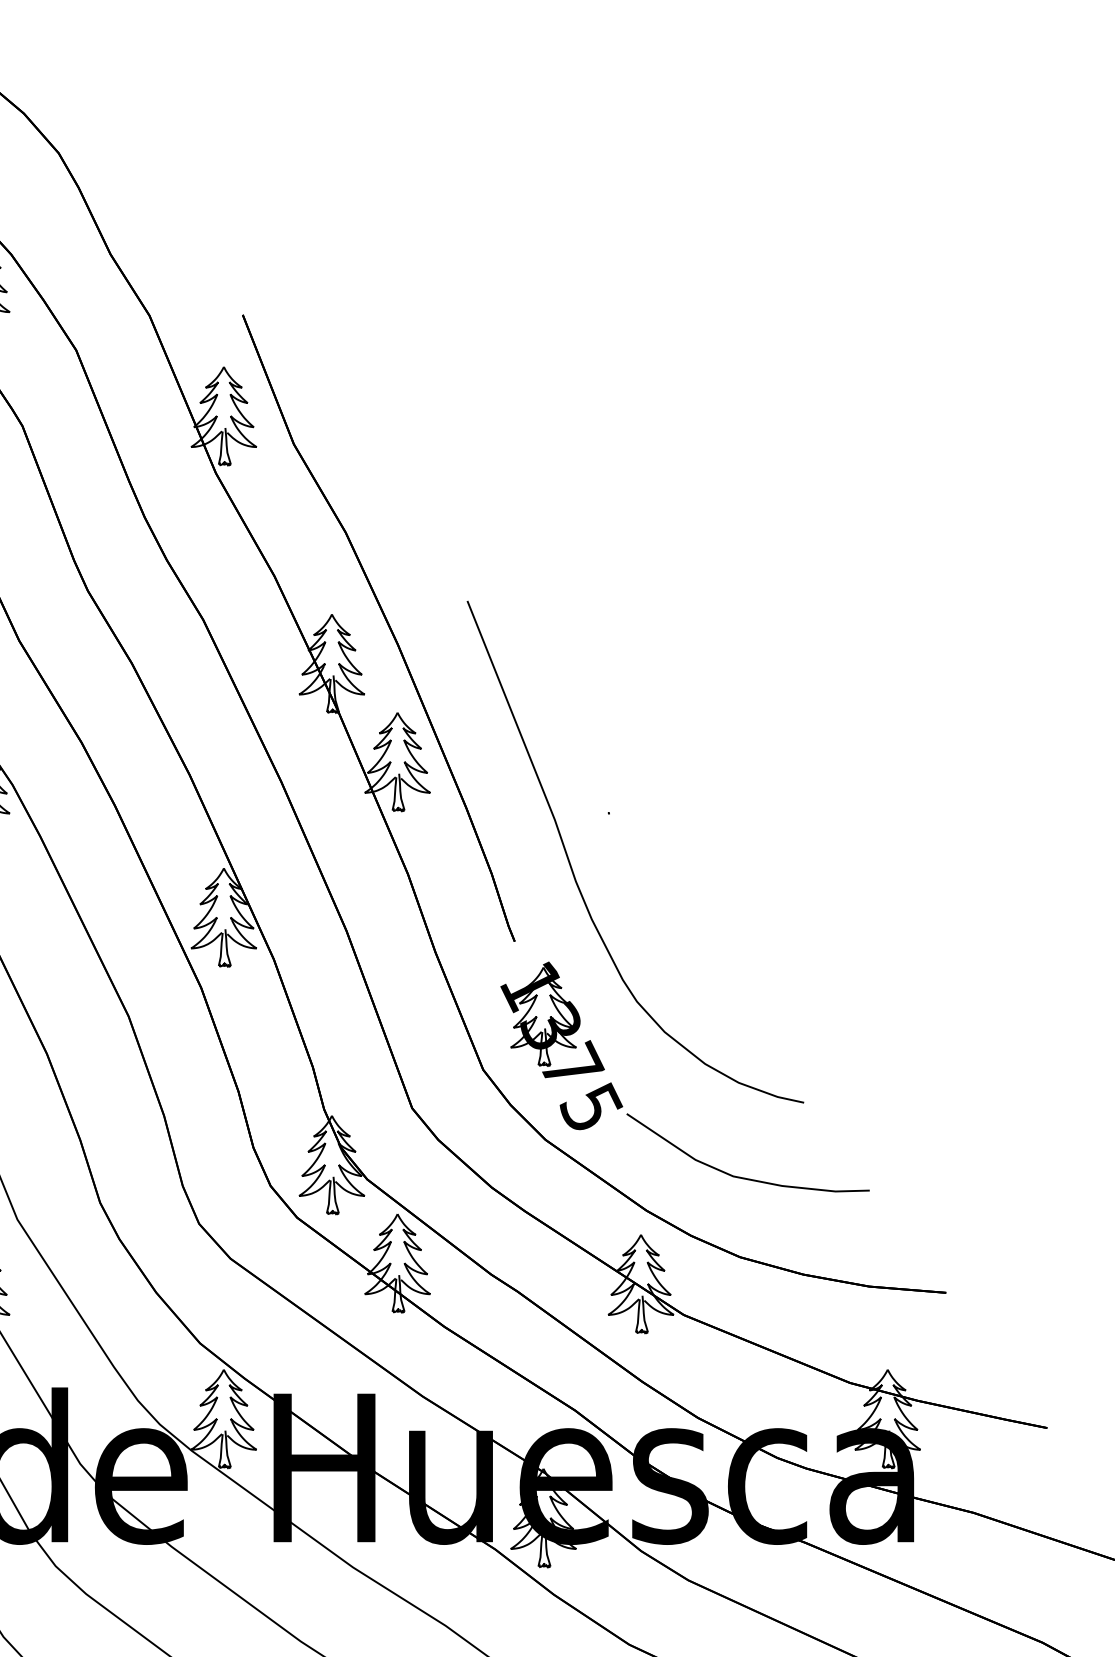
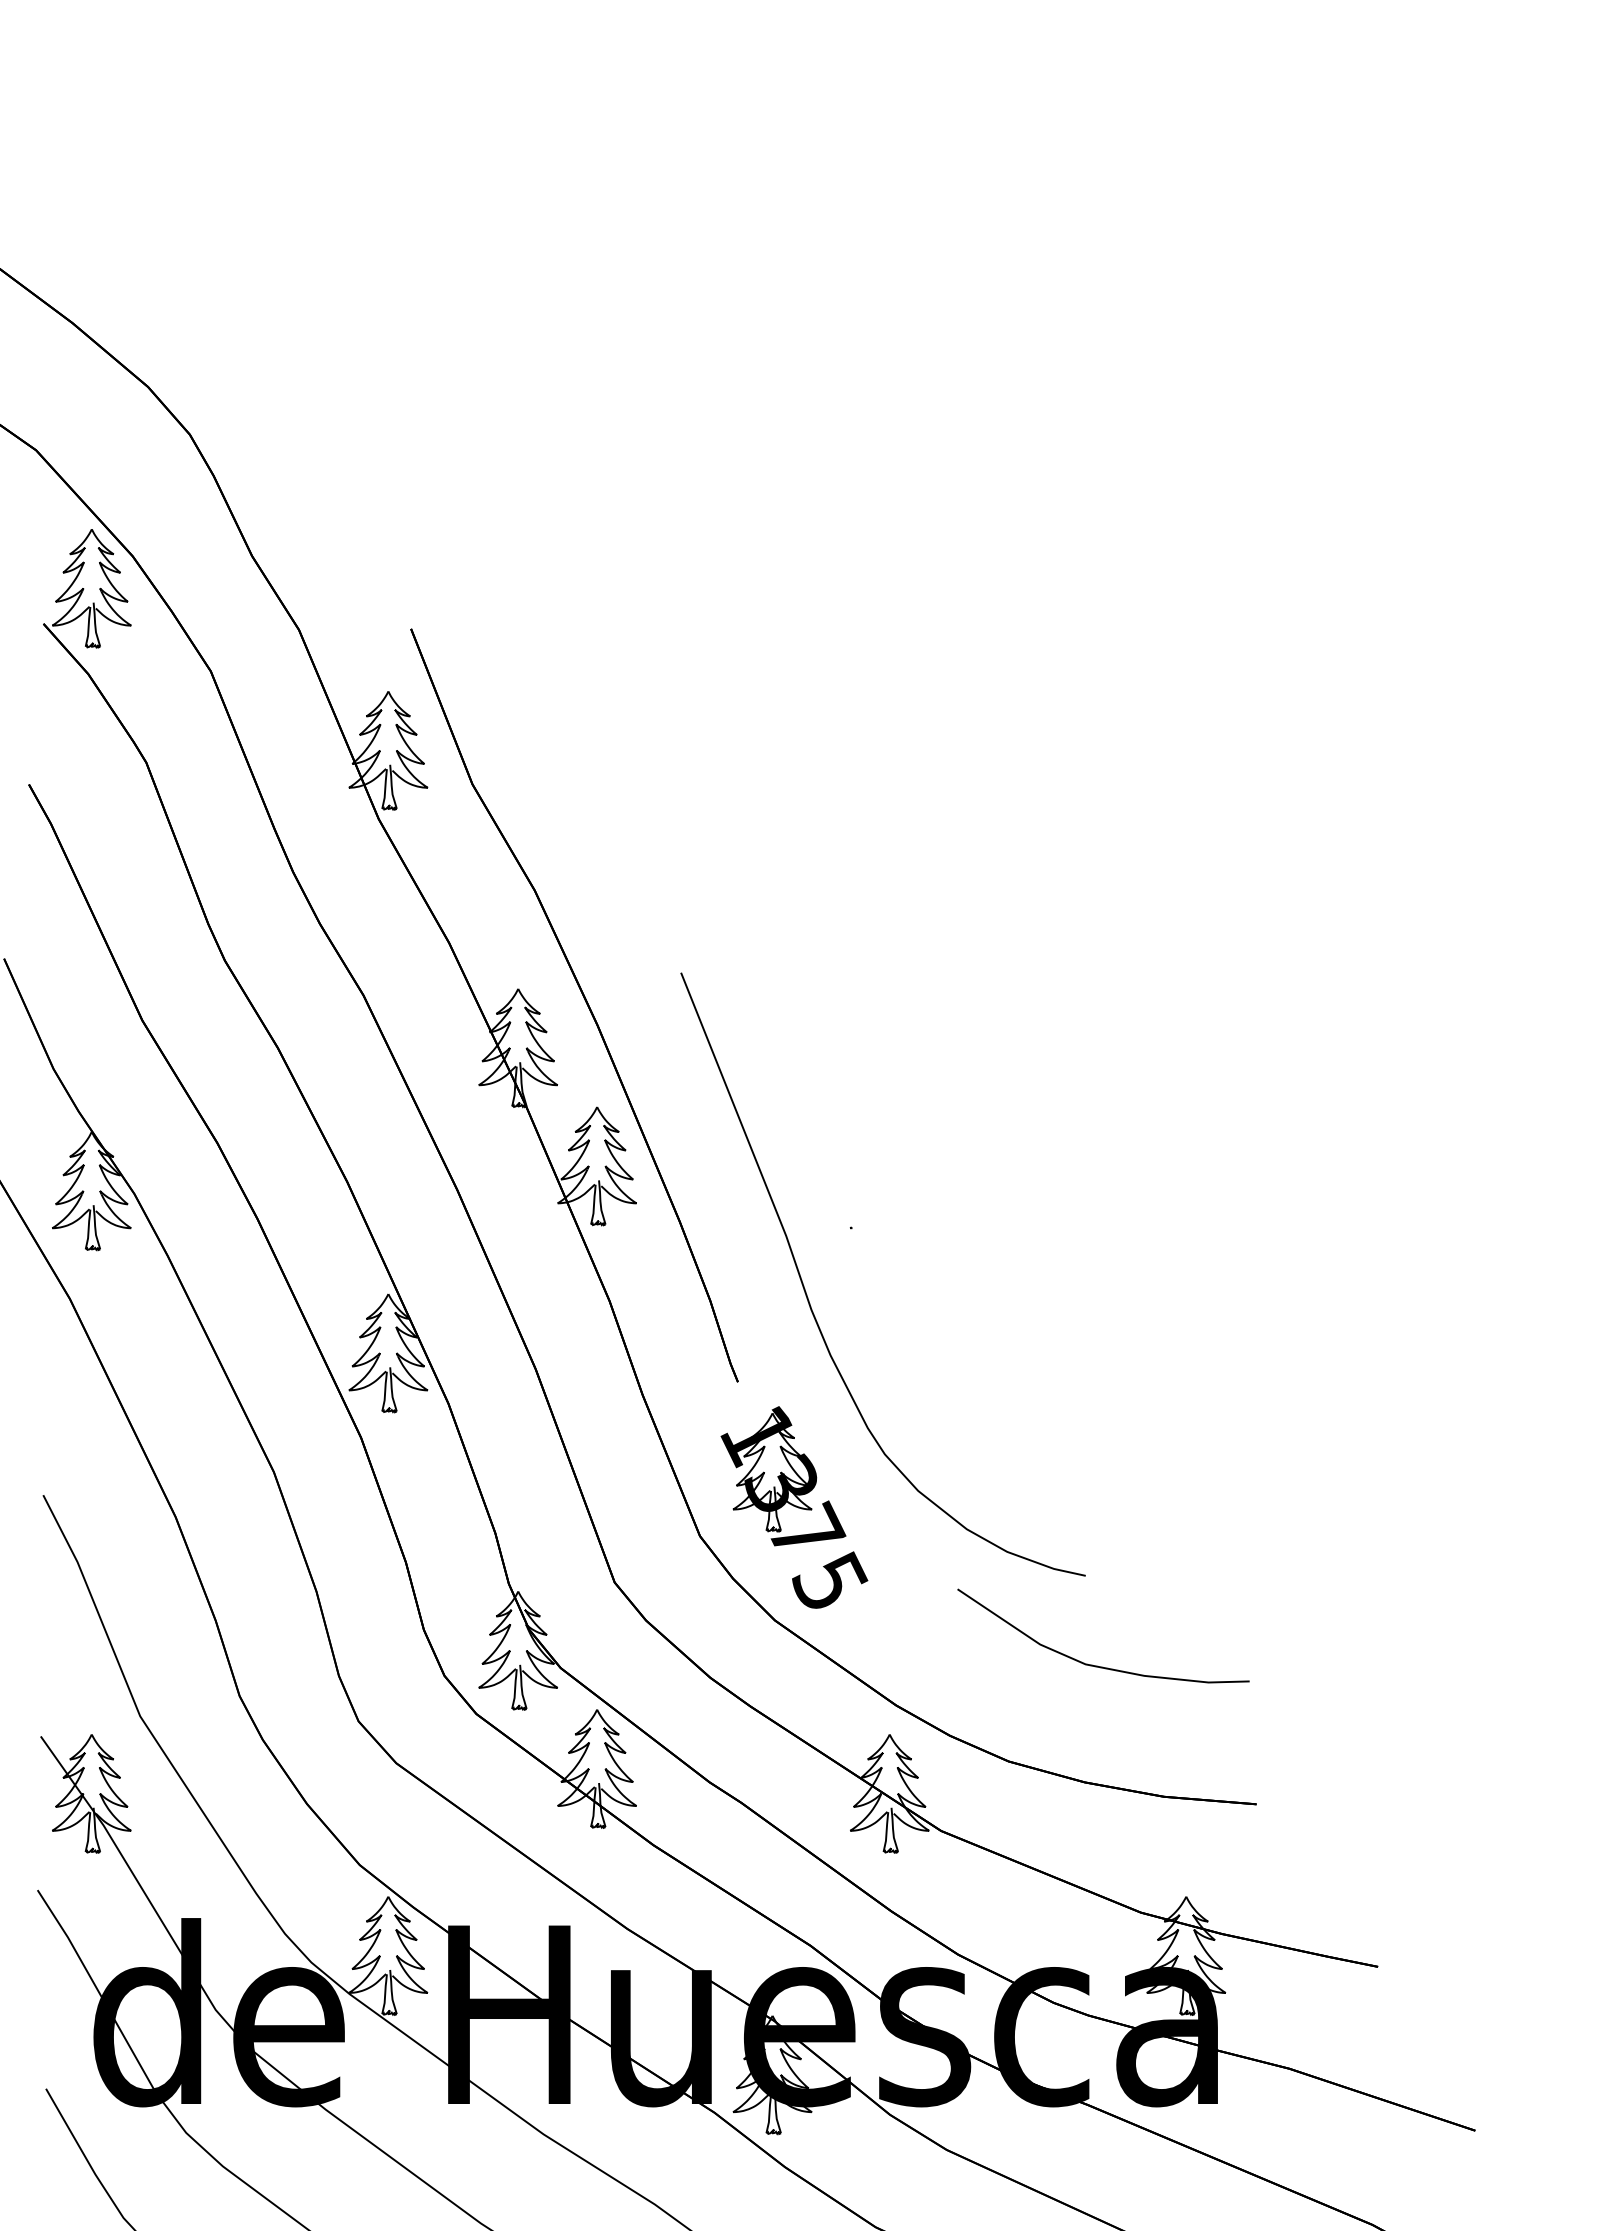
curve: (743, 1177) -> (1097, 1665), moved

